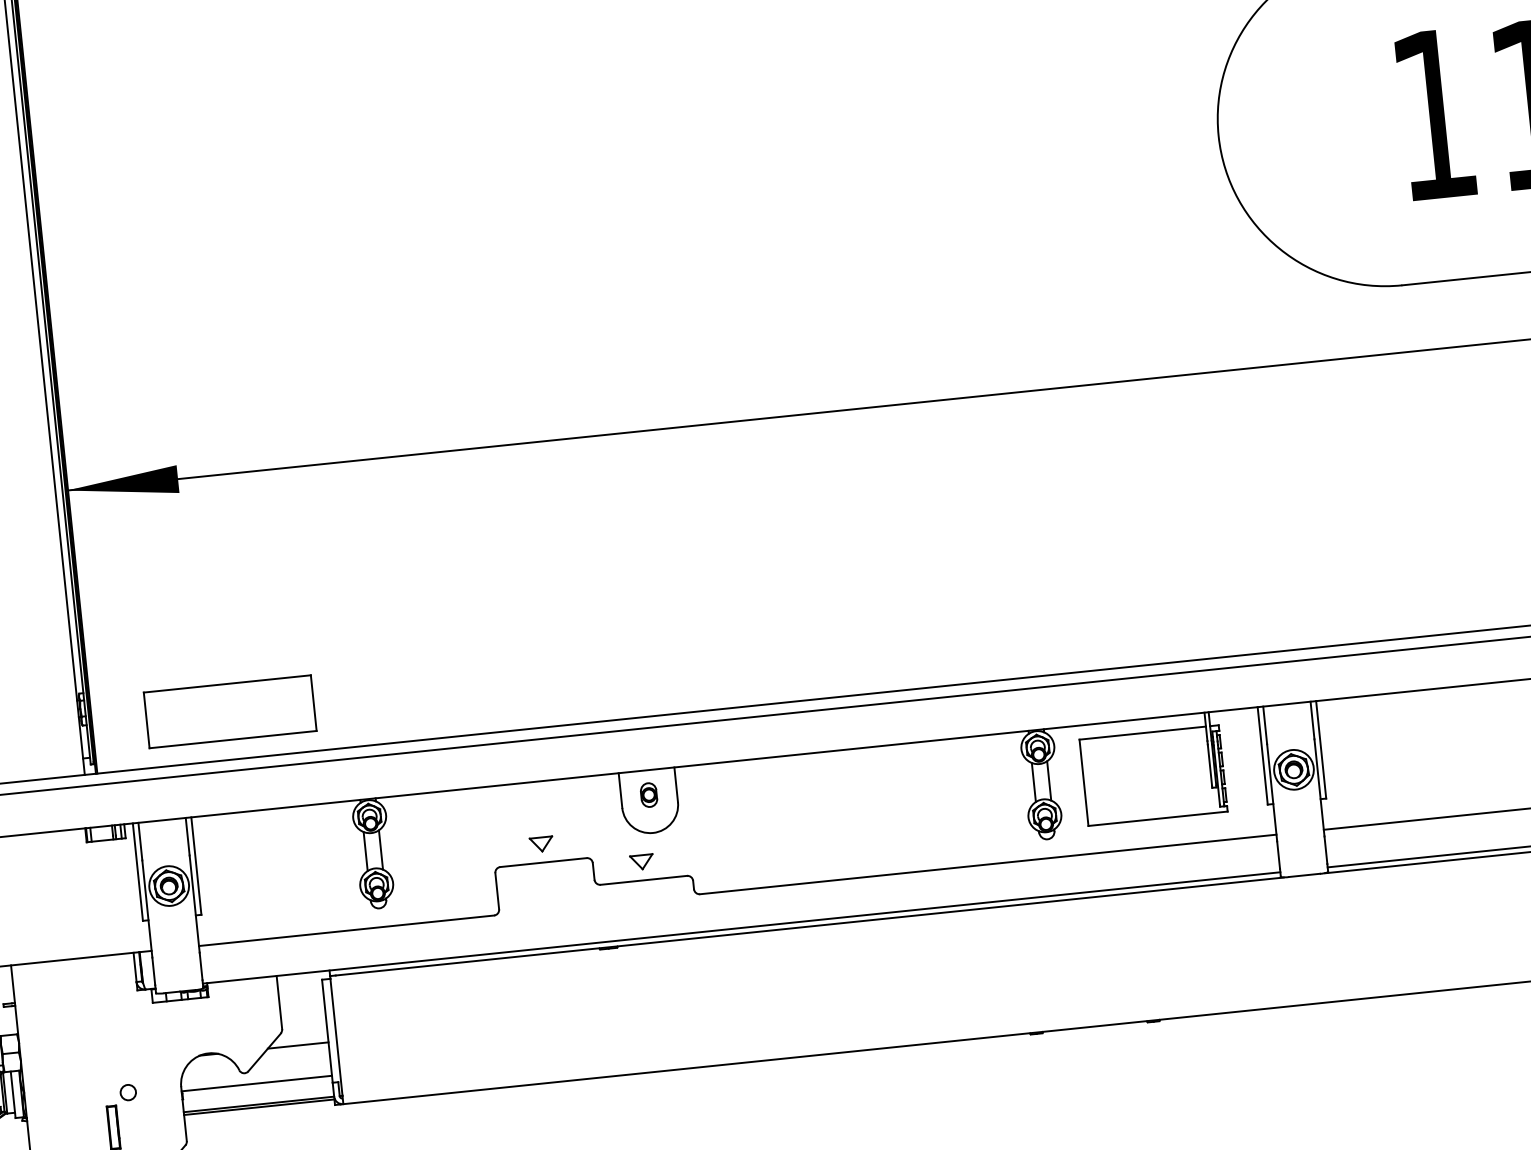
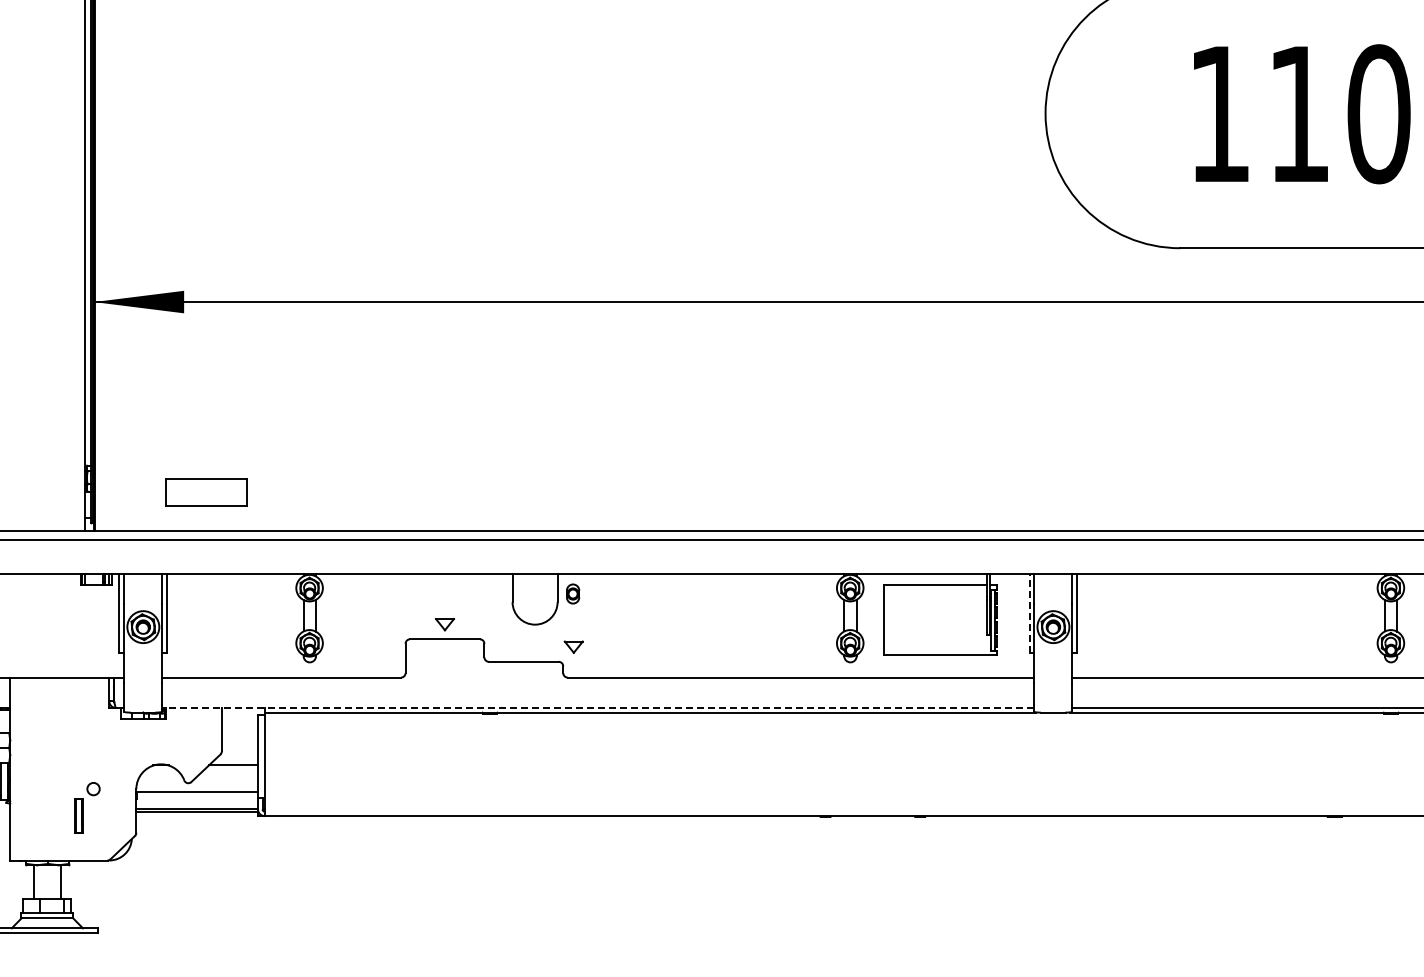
part: (230, 711) -> (206, 492), size x0.6
line: (1262, 754) -> (1029, 612), solid -> dashed
part: (649, 794) -> (573, 593), moved
part: (641, 861) -> (573, 646), moved
line: (742, 928) -> (598, 708), solid -> dashed

